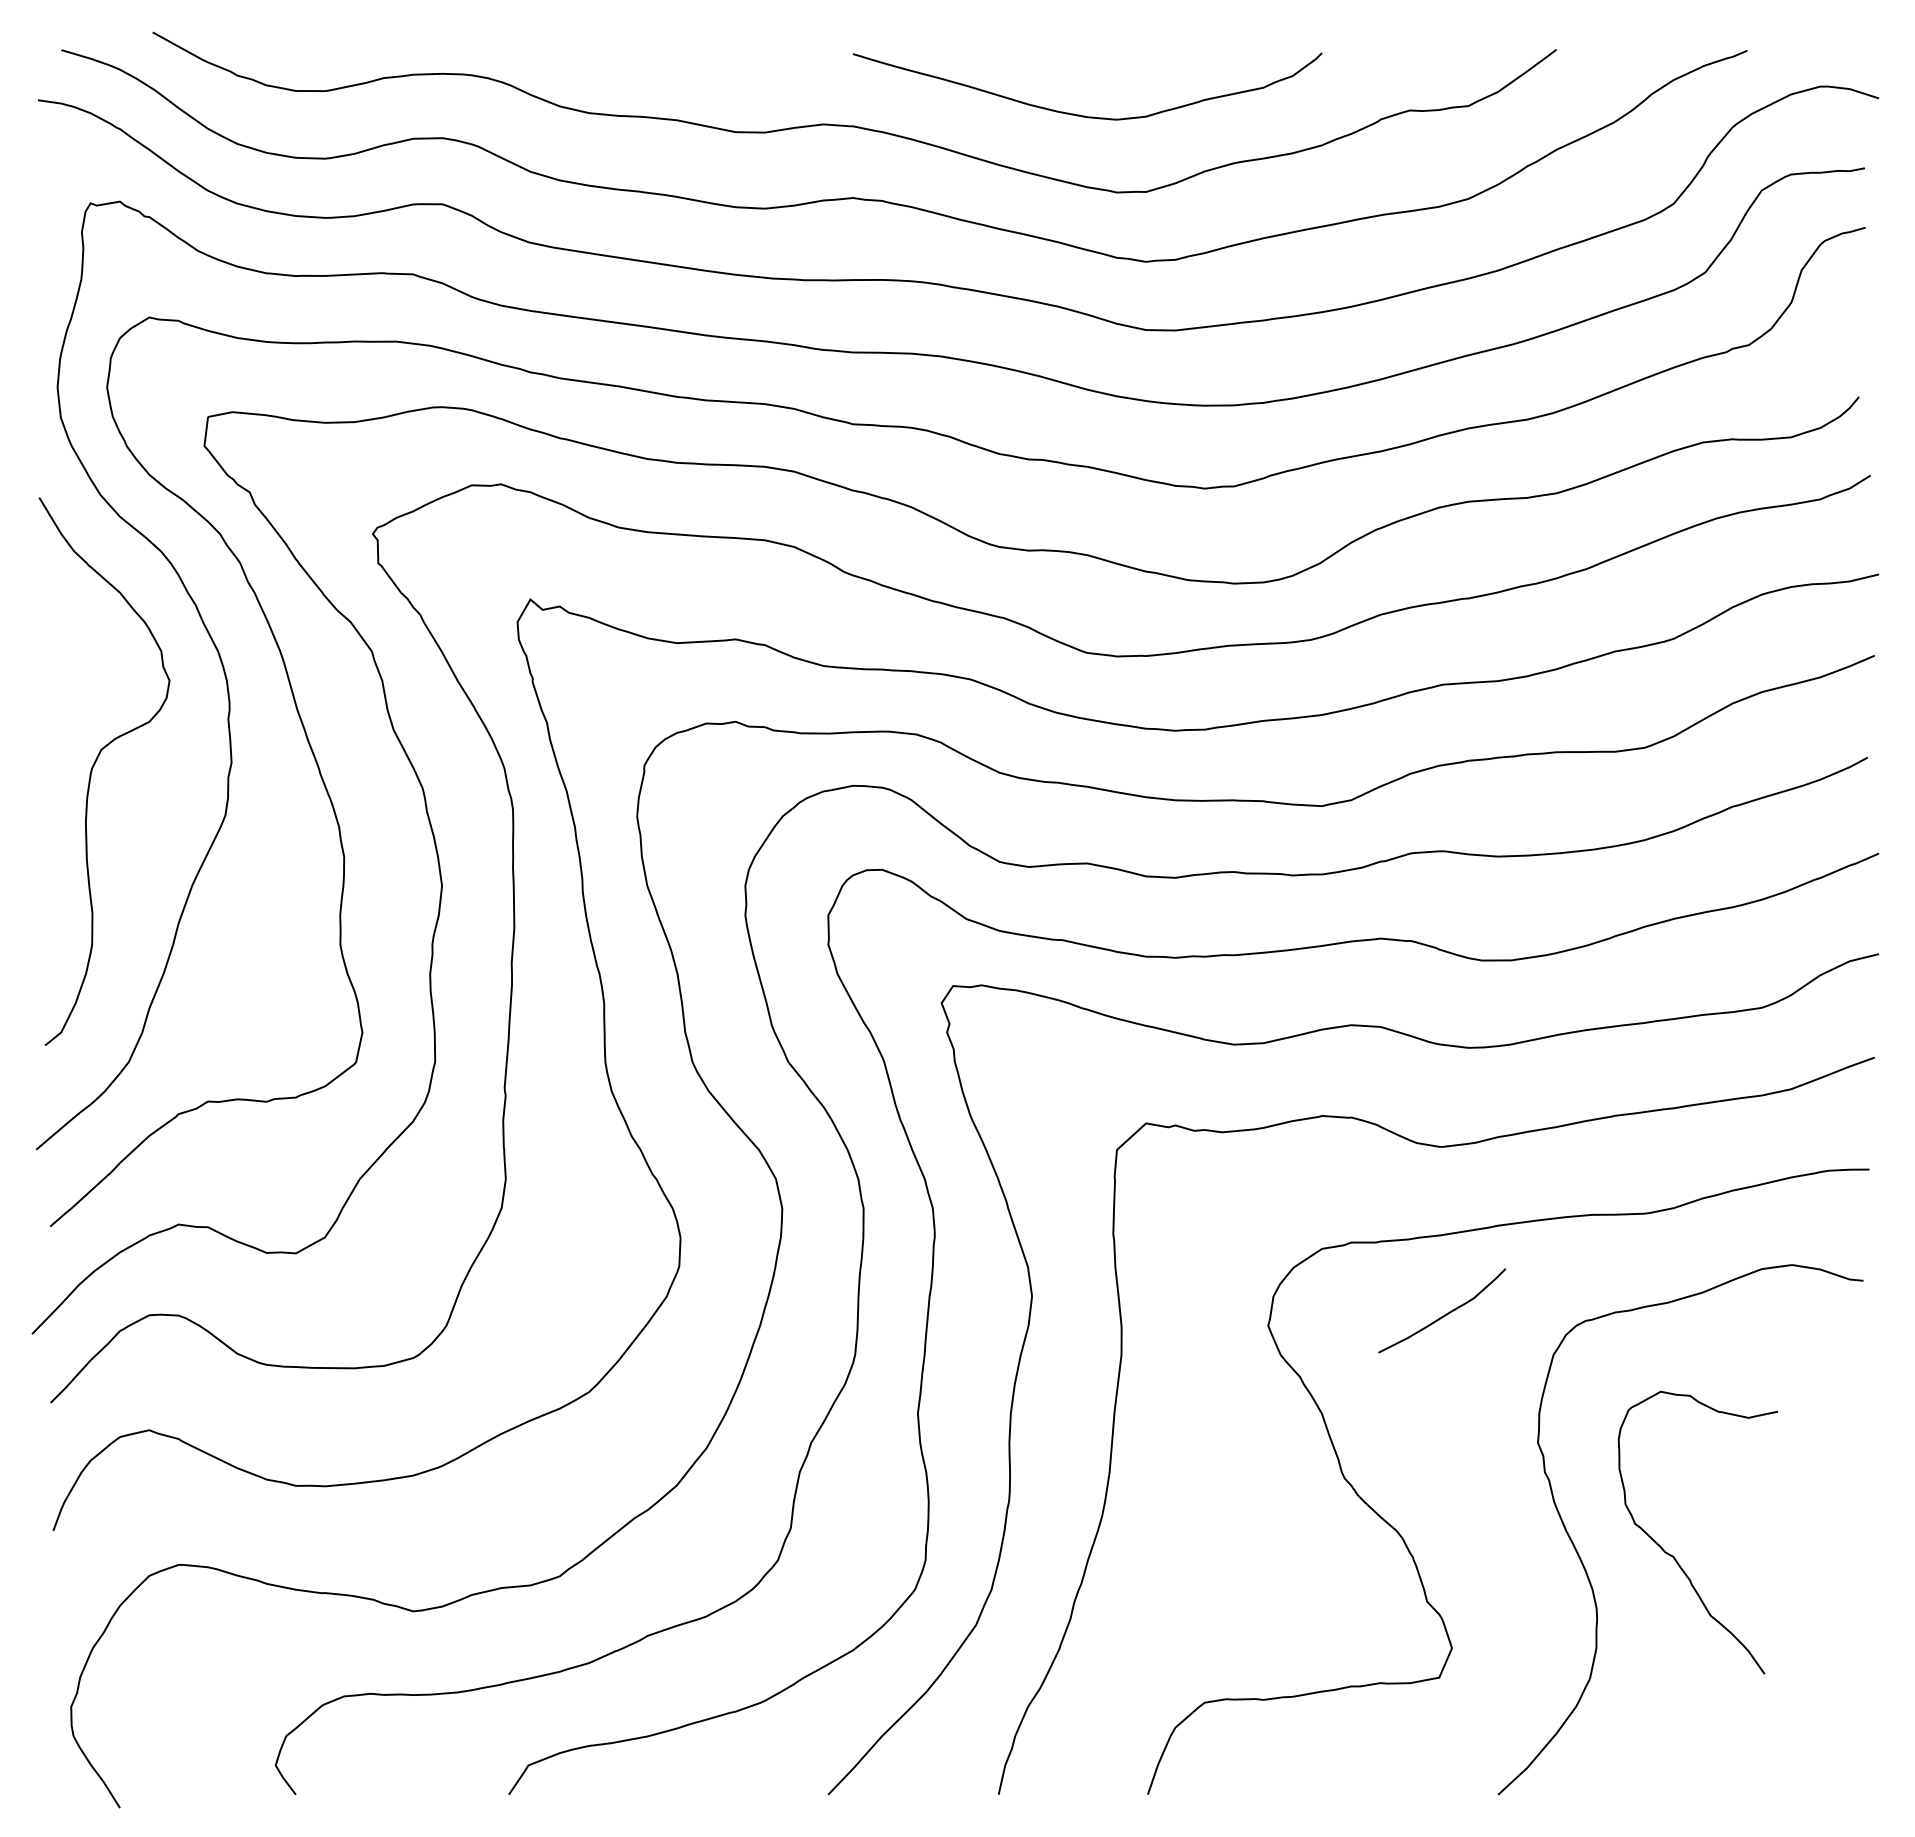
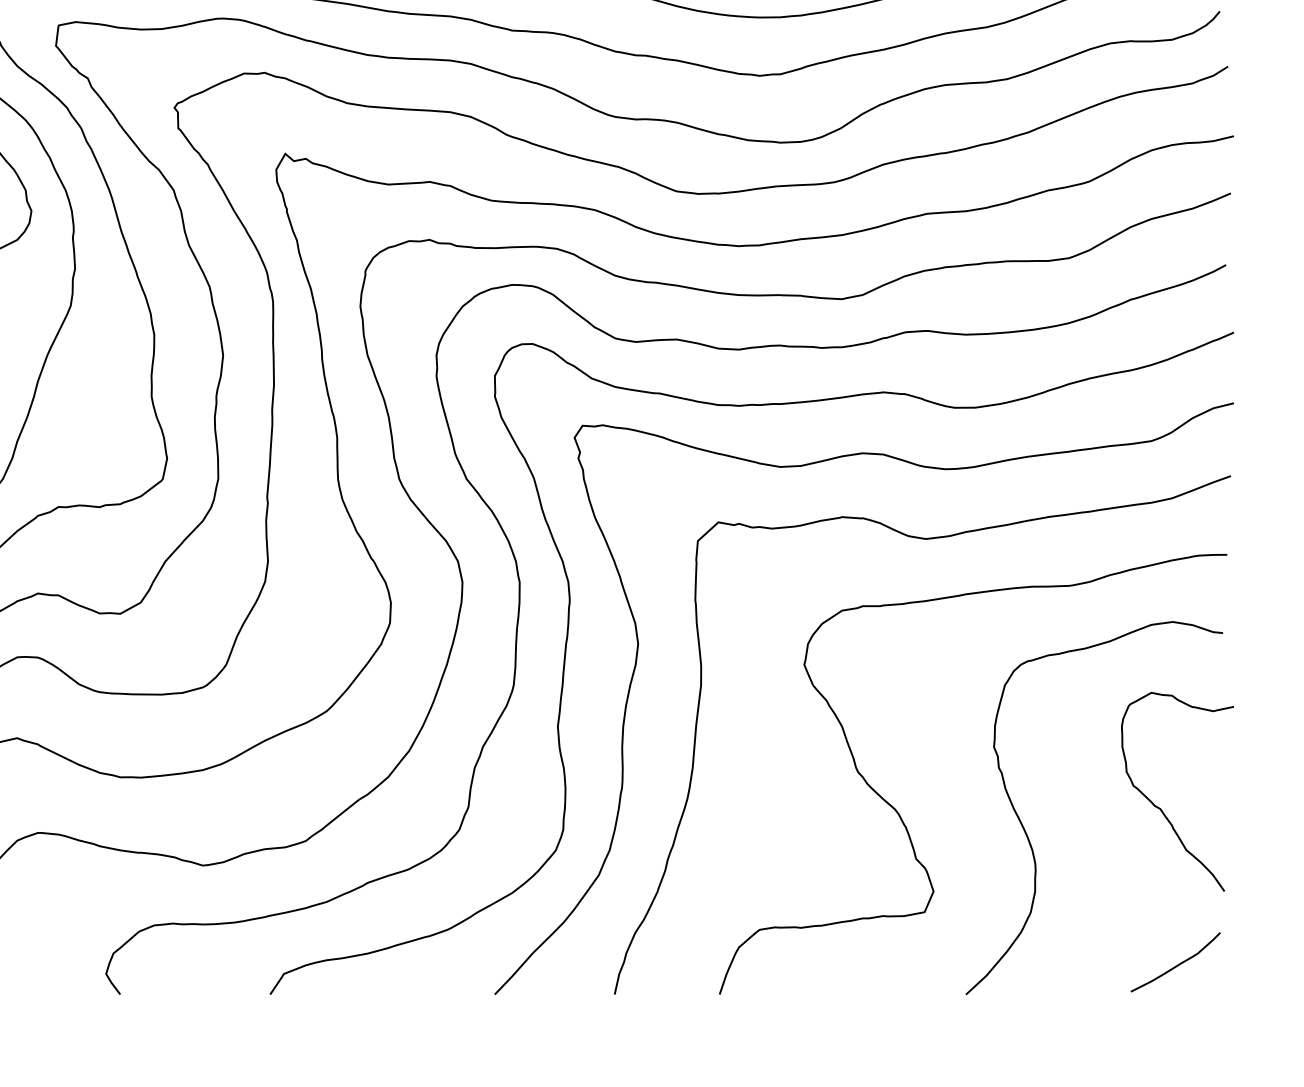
curve: (1444, 1314) -> (1177, 964), moved
curve: (1673, 1555) -> (1160, 808), moved

